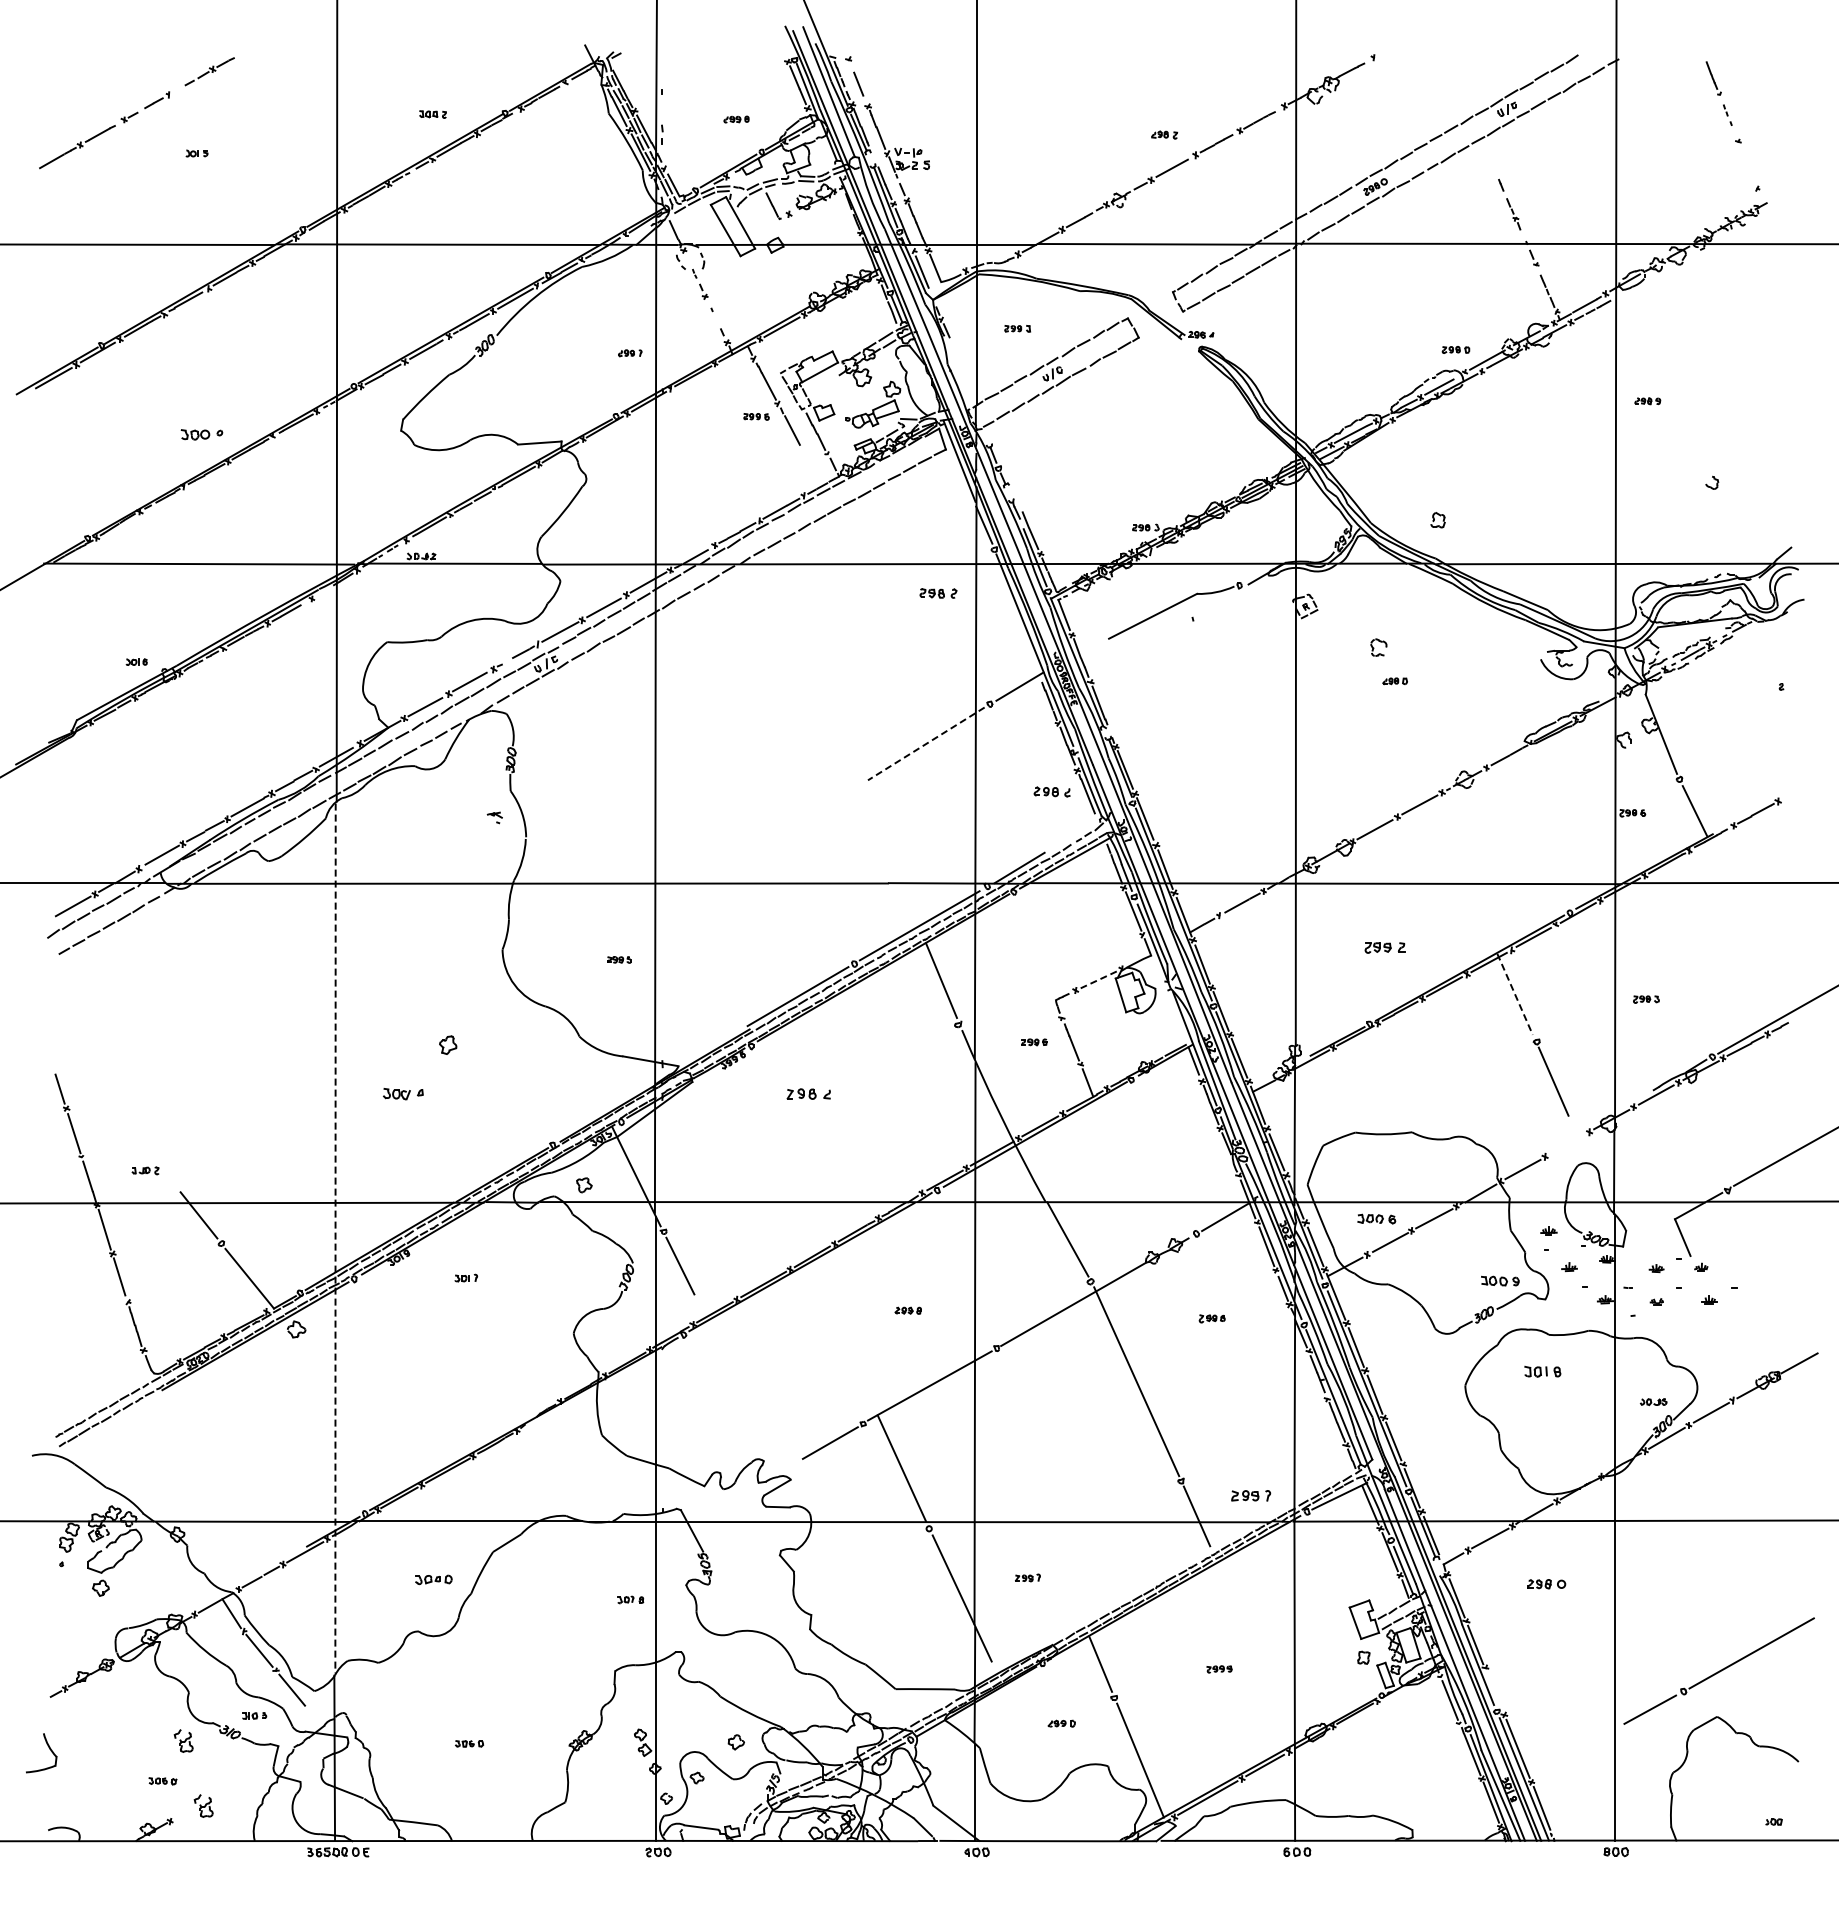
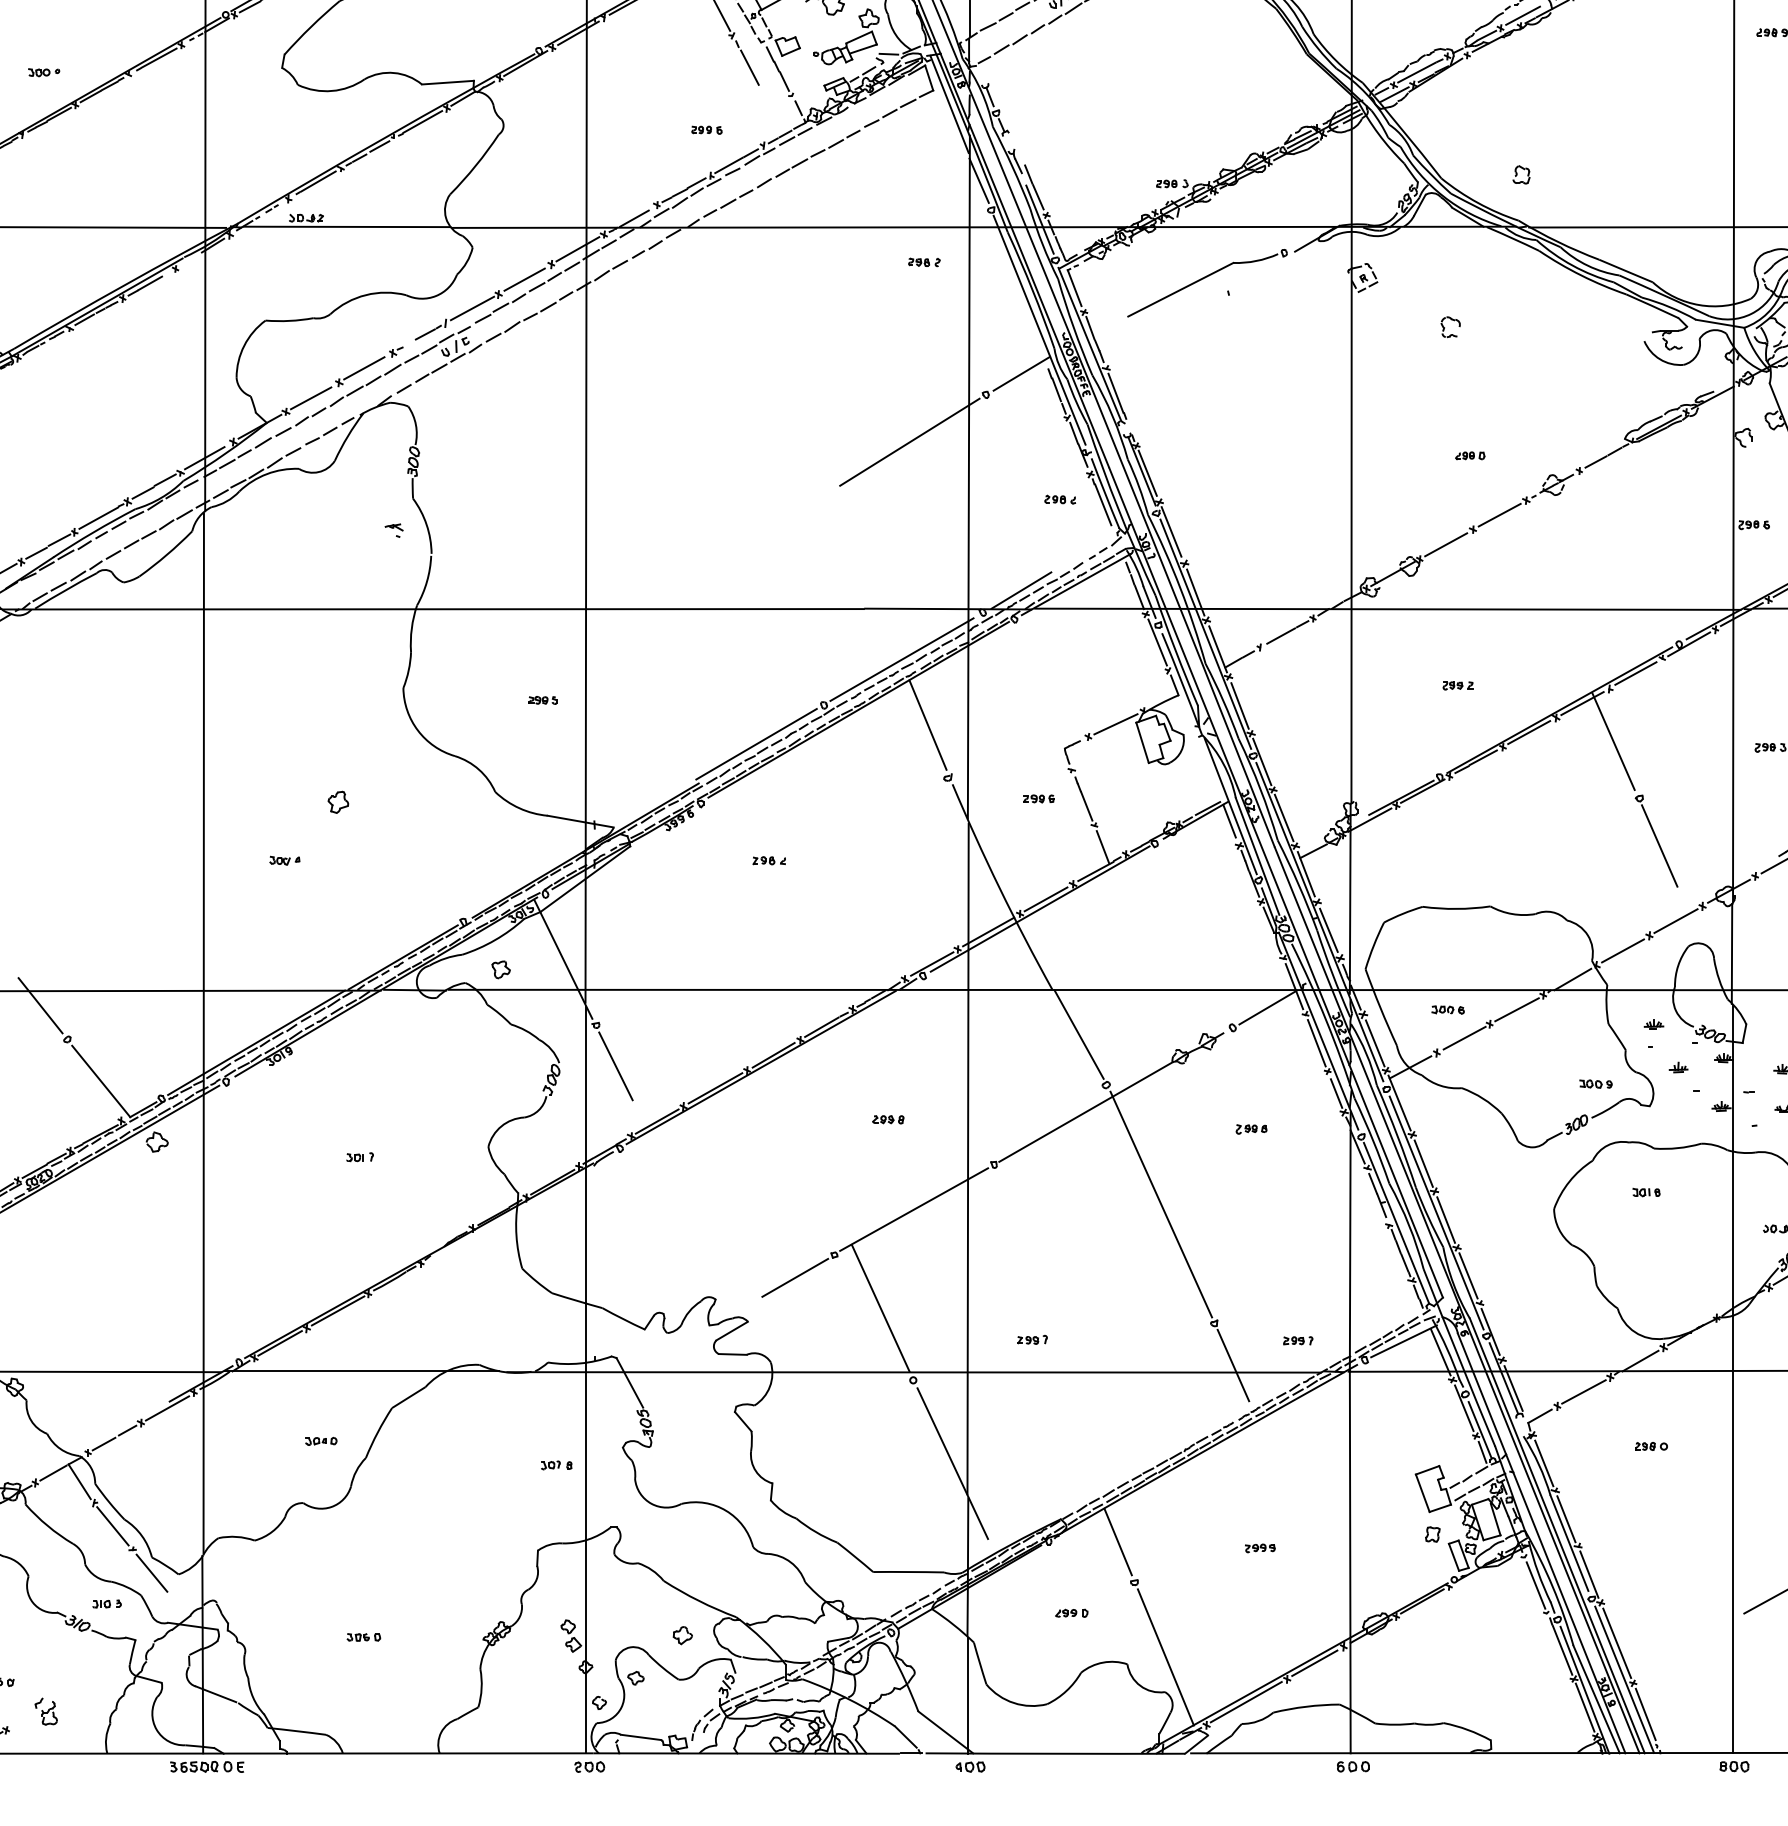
part: (756, 416) -> (706, 129), moved
part: (201, 434) -> (43, 72), size x0.62
part: (938, 593) -> (924, 262), size x0.71
part: (1394, 681) -> (1469, 456), moved
line: (926, 743) -> (910, 441), dashed -> solid
part: (1051, 791) -> (1059, 499), size x0.71
part: (1384, 947) -> (1457, 685), size x0.62
line: (1098, 979) -> (1115, 723), dashed -> solid
line: (1515, 994) -> (1614, 741), dashed -> solid
part: (403, 1093) -> (284, 860), size x0.62
part: (808, 1093) -> (769, 860), size x0.62
line: (1567, 1144) -> (1676, 921), added
part: (1376, 1218) -> (1447, 1009), size x0.71
line: (335, 1238) -> (203, 1033), dashed -> solid
part: (466, 1277) -> (360, 1156), moved
part: (1500, 1280) -> (1596, 1083), size x0.71
part: (1542, 1371) -> (1646, 1192), size x0.62
part: (1251, 1495) -> (1298, 1340), size x0.62
part: (1027, 1577) -> (1031, 1339), moved
part: (433, 1579) -> (320, 1440), size x0.71
part: (1546, 1583) -> (1651, 1445), size x0.71
line: (1494, 1690) -> (1588, 1573), added
part: (183, 1740) -> (22, 1633), removed

